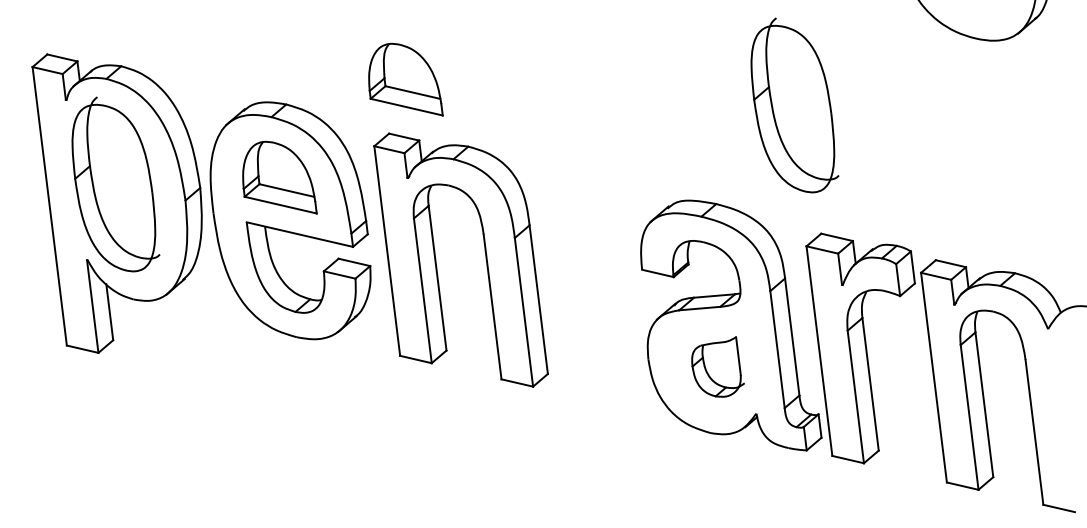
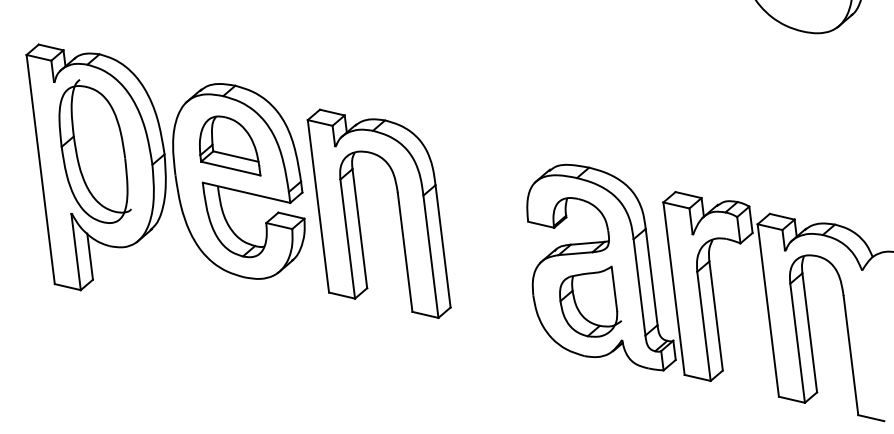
part: (405, 79) -> (333, 65), removed
part: (794, 105) -> (653, 86), removed
part: (718, 366) -> (590, 301), size x1.43

